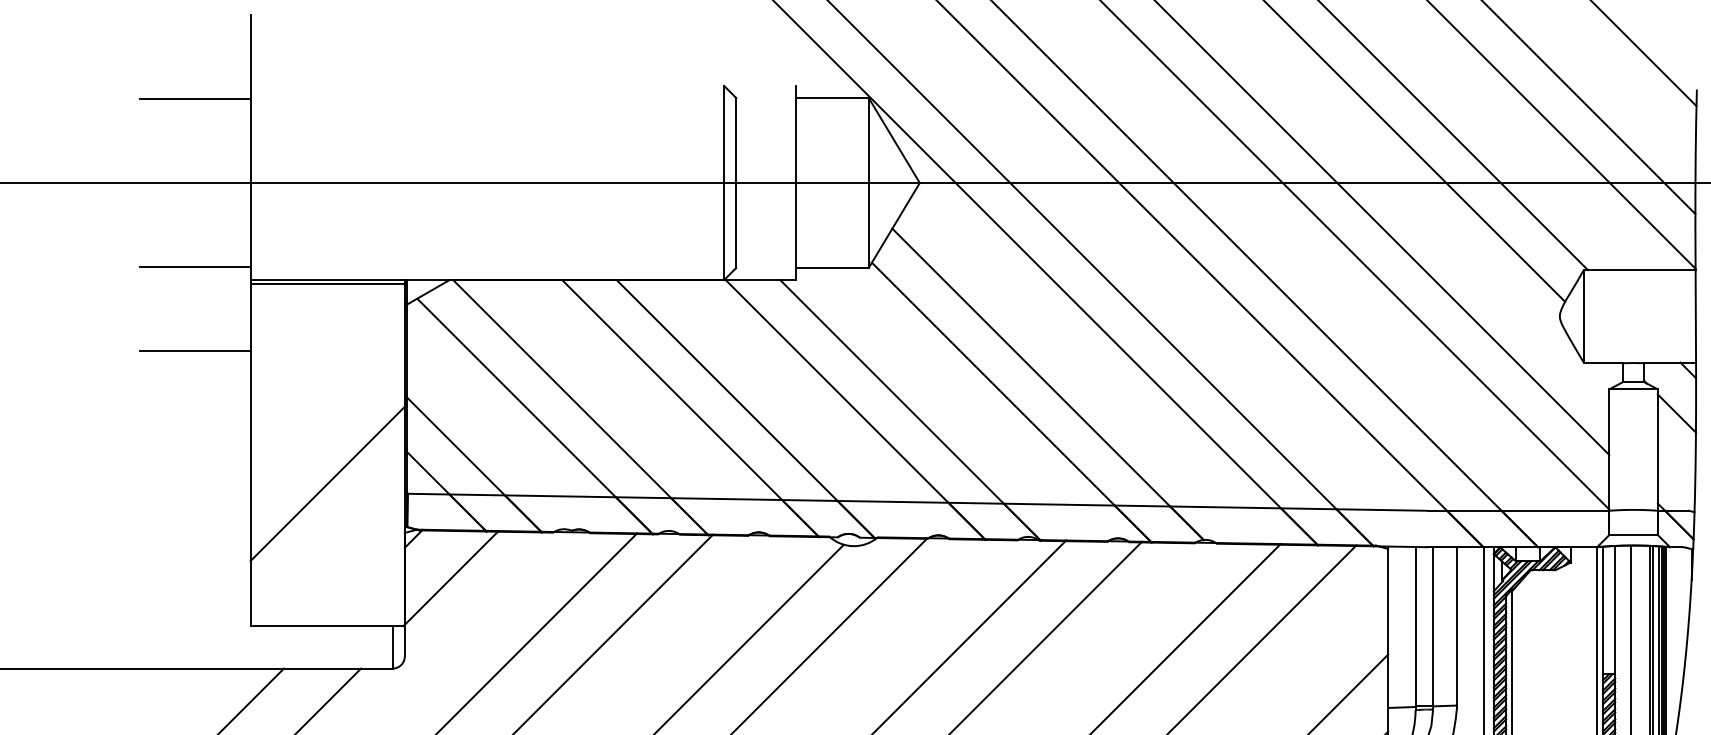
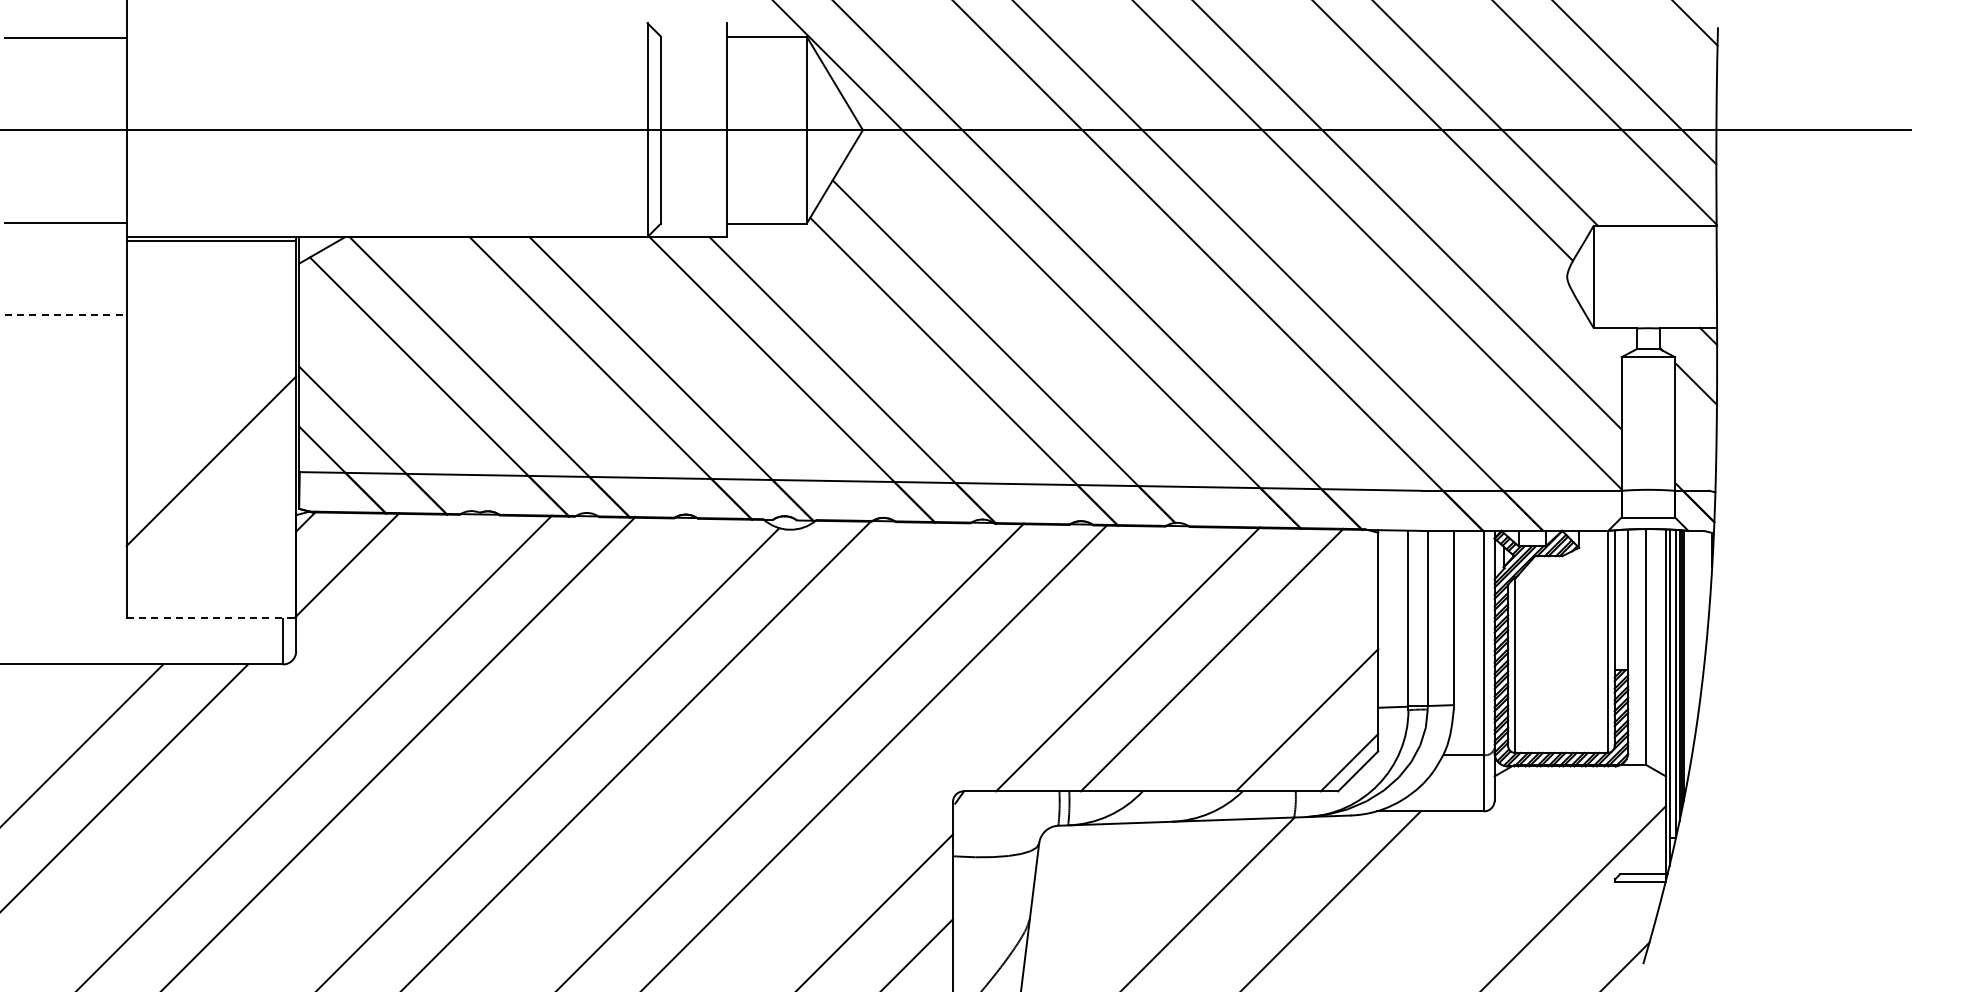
line: (195, 351) -> (65, 315), solid -> dashed
line: (327, 625) -> (211, 617), solid -> dashed

